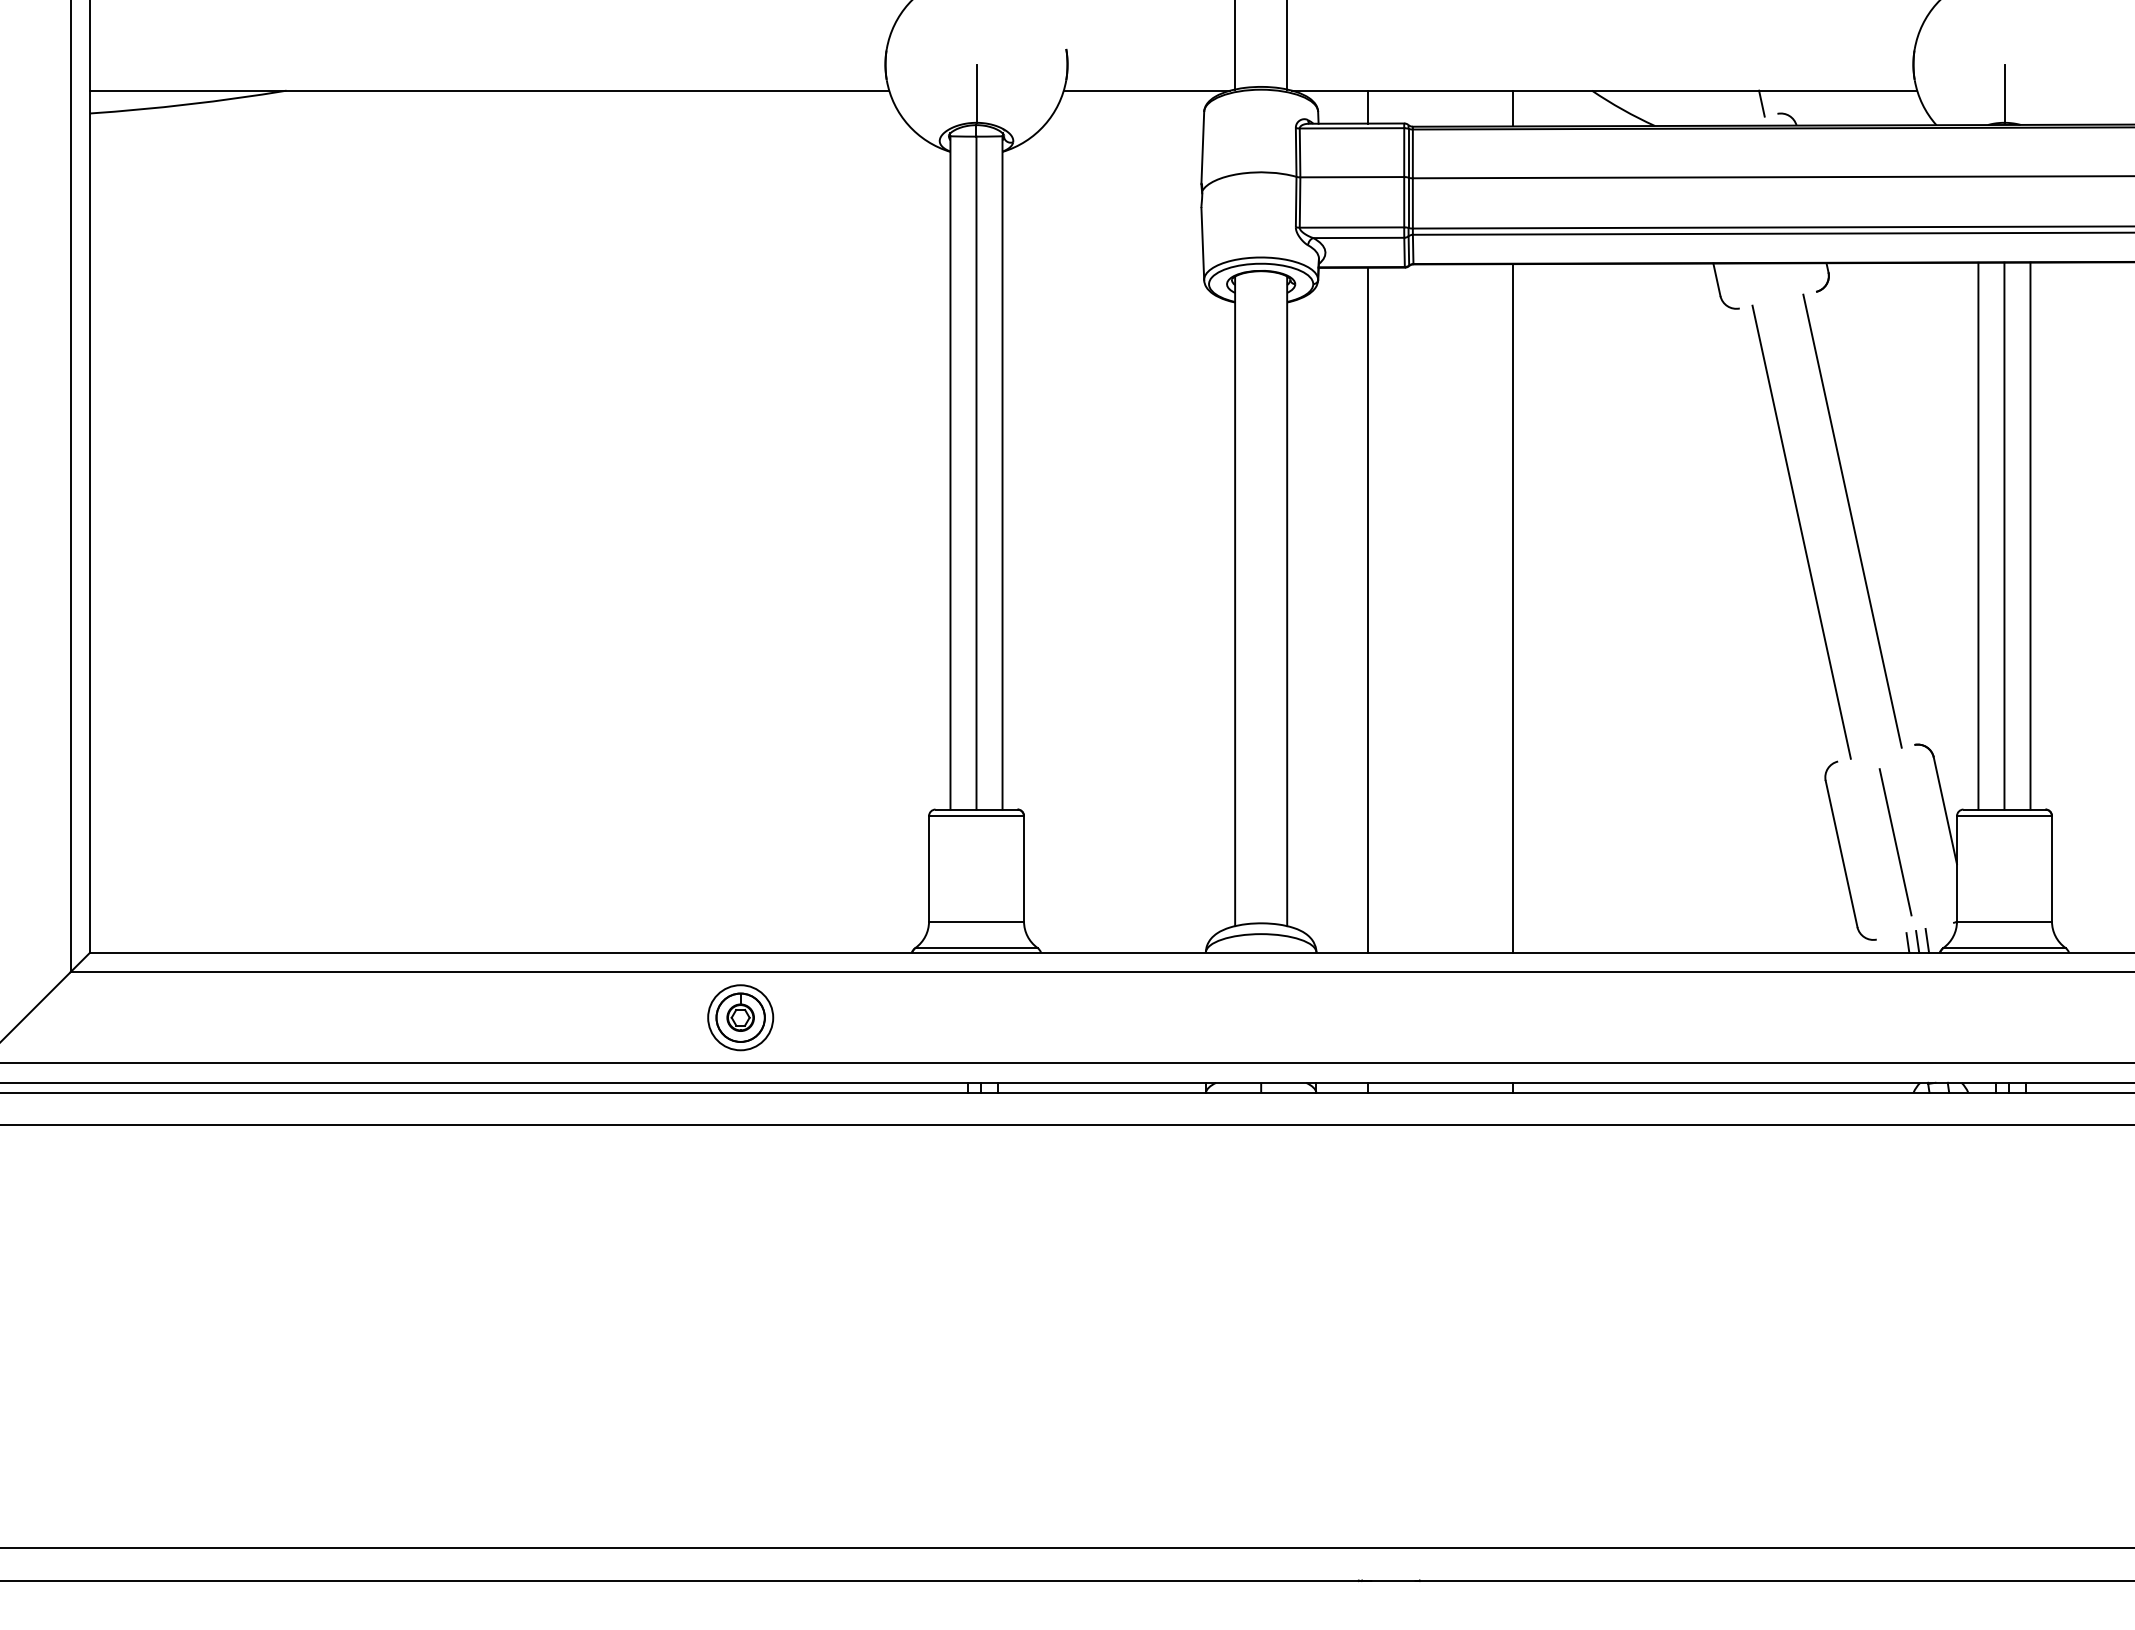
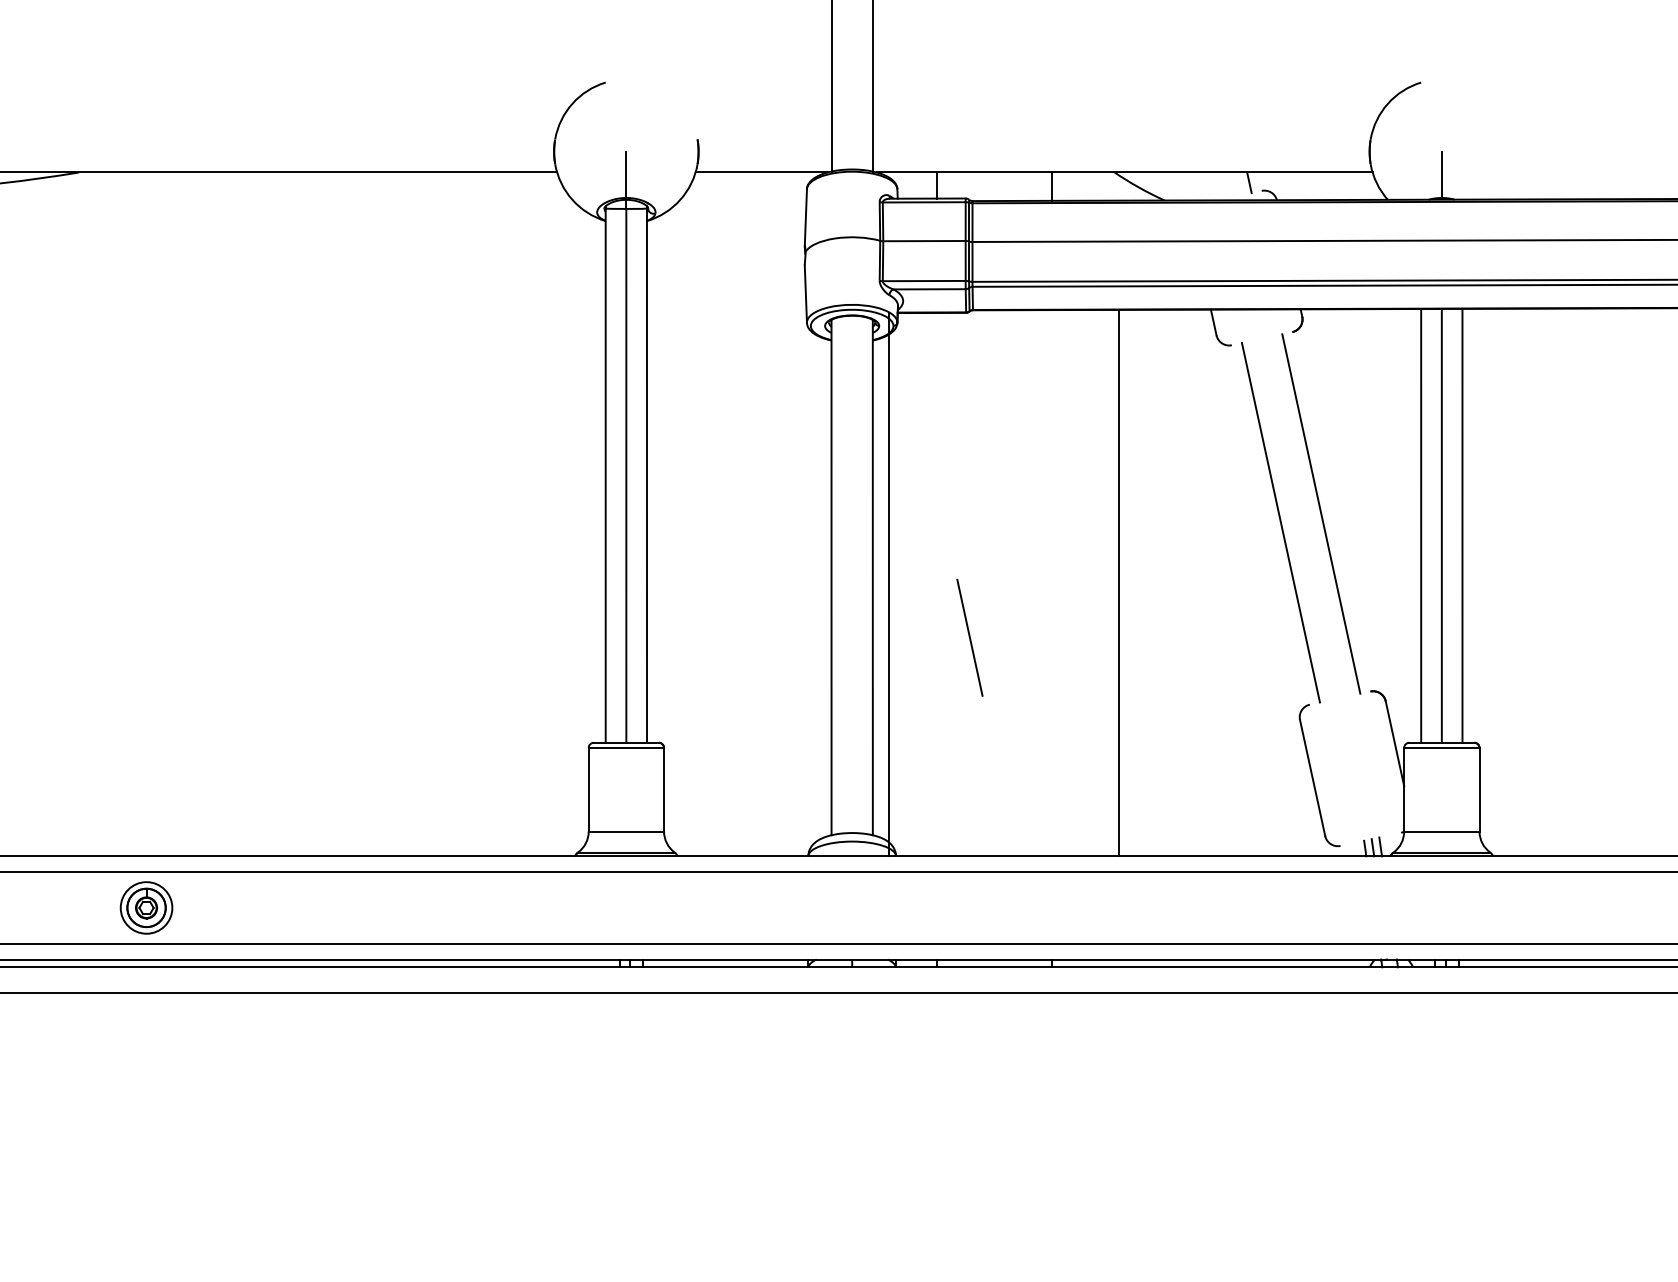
line: (1513, 608) -> (1118, 583), moved
line: (1368, 609) -> (889, 584), moved
line: (1895, 842) -> (969, 638), moved
part: (740, 1017) -> (146, 907), moved

